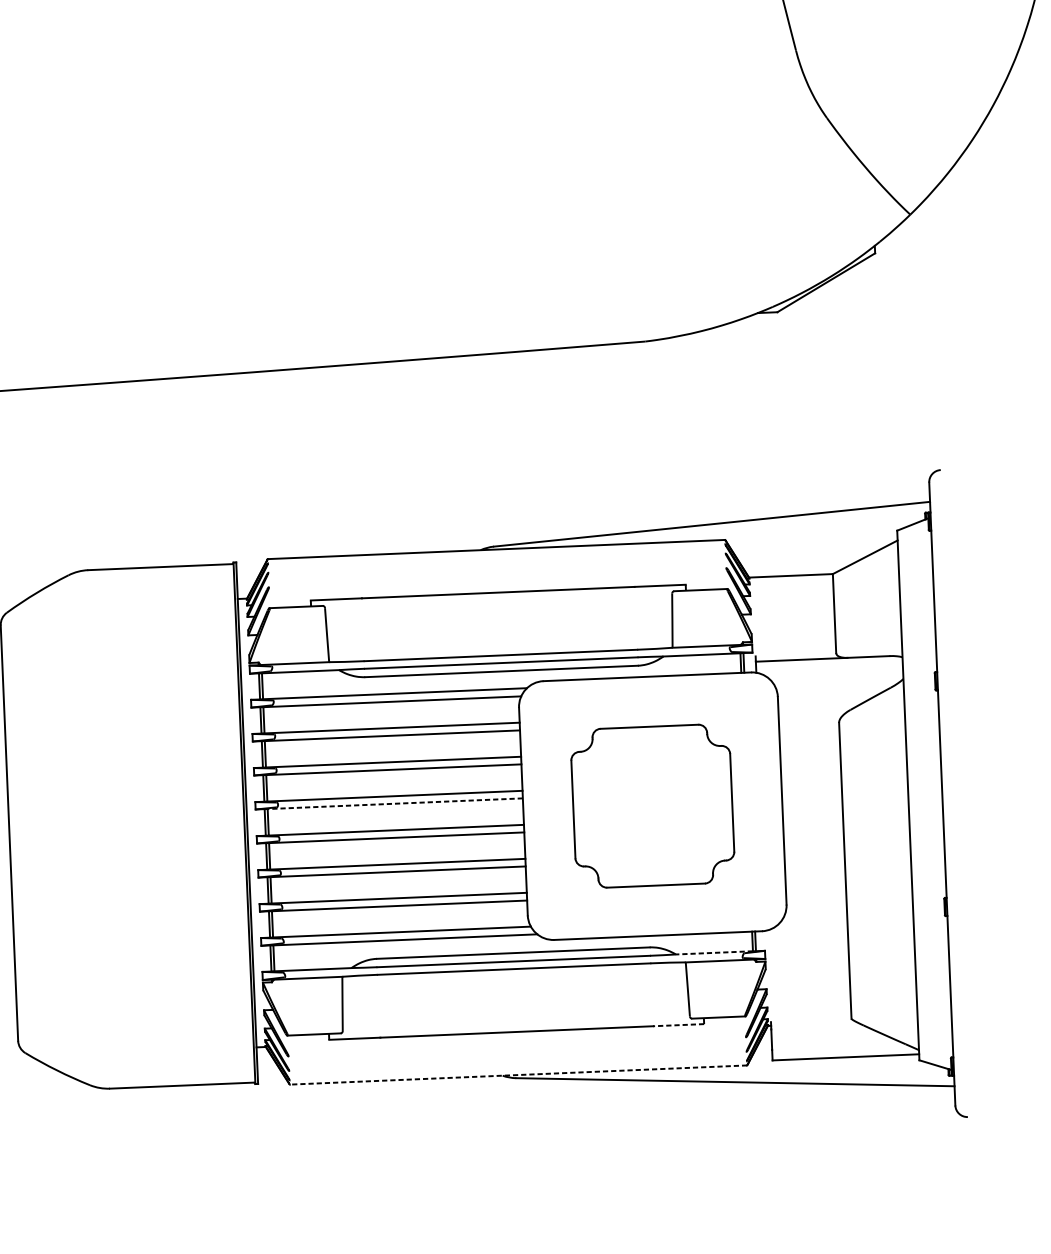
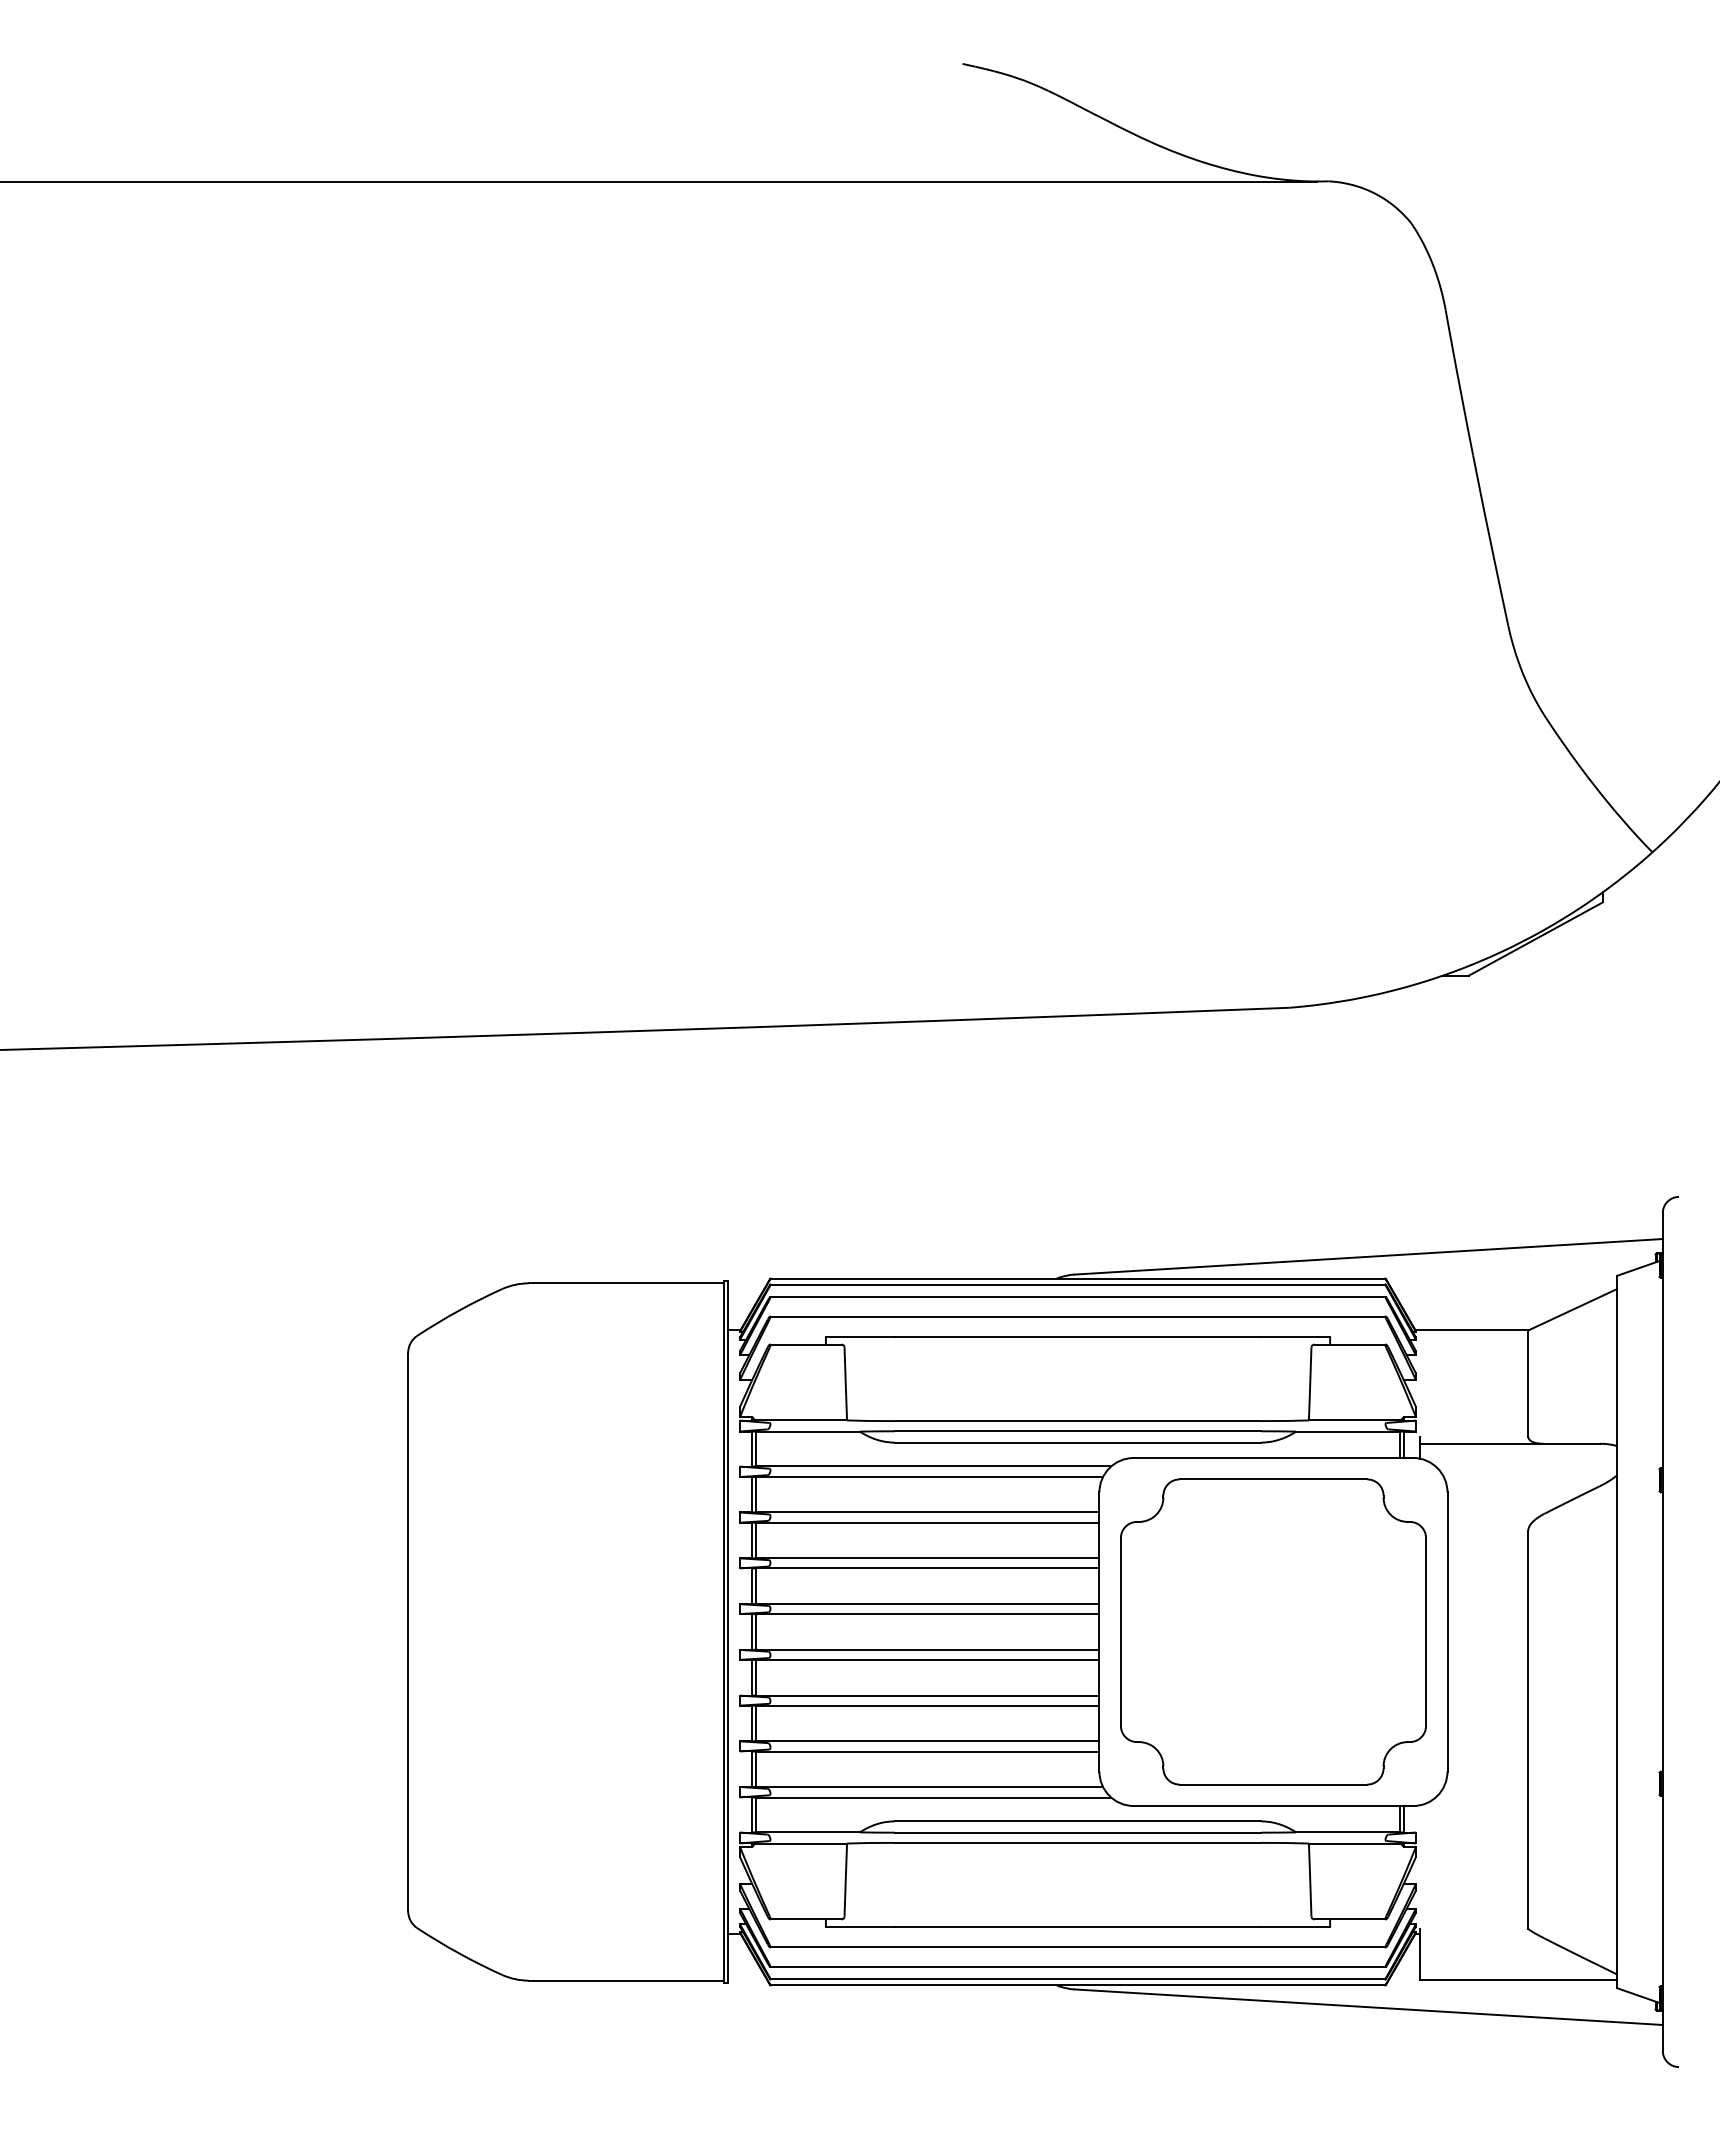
line: (496, 553) -> (1077, 1284), added
line: (496, 563) -> (1077, 1297), added
line: (497, 577) -> (1077, 1316), added
line: (395, 803) -> (927, 1614), dashed -> solid
part: (652, 805) -> (1273, 1631), size x1.43
line: (714, 952) -> (1347, 1832), dashed -> solid
line: (678, 1025) -> (1295, 1927), dashed -> solid
line: (516, 1046) -> (1077, 1947), added
line: (517, 1061) -> (1077, 1966), added
line: (517, 1070) -> (1077, 1979), added
line: (518, 1075) -> (1078, 1985), dashed -> solid

